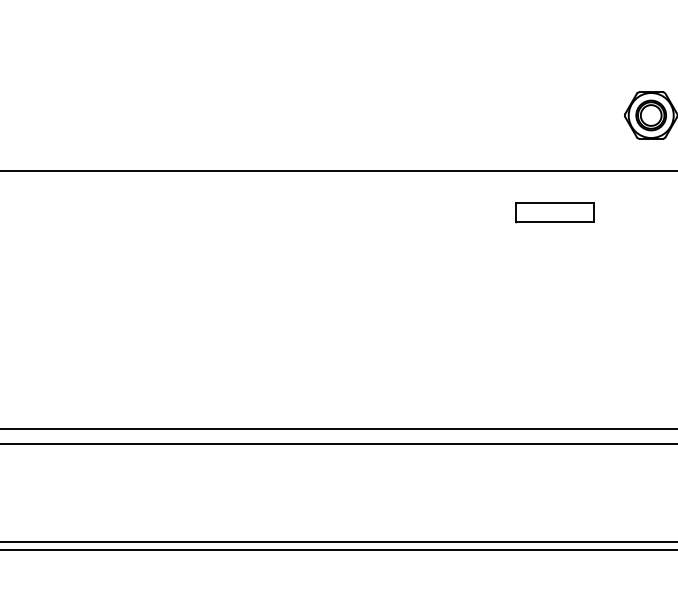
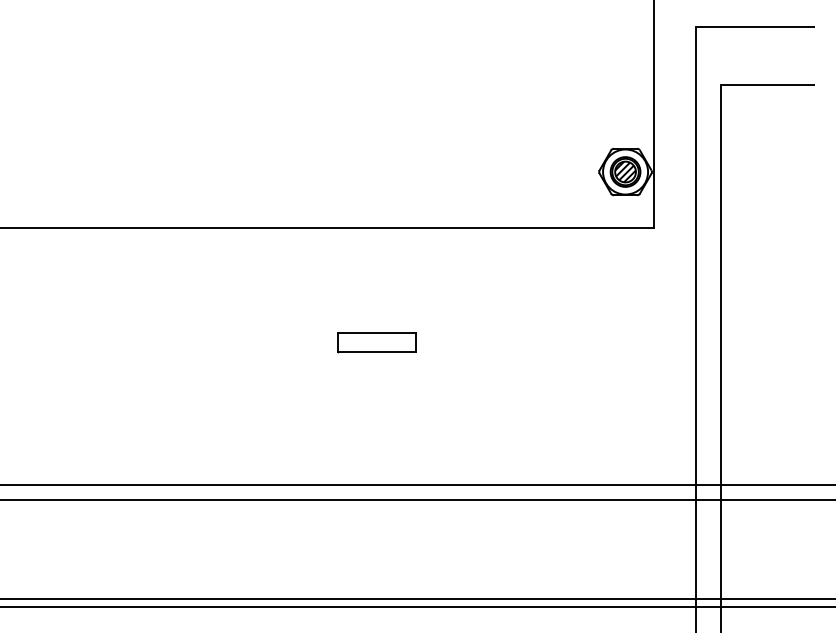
hatch: (651, 114) -> (625, 171), added
part: (554, 211) -> (376, 342), moved

